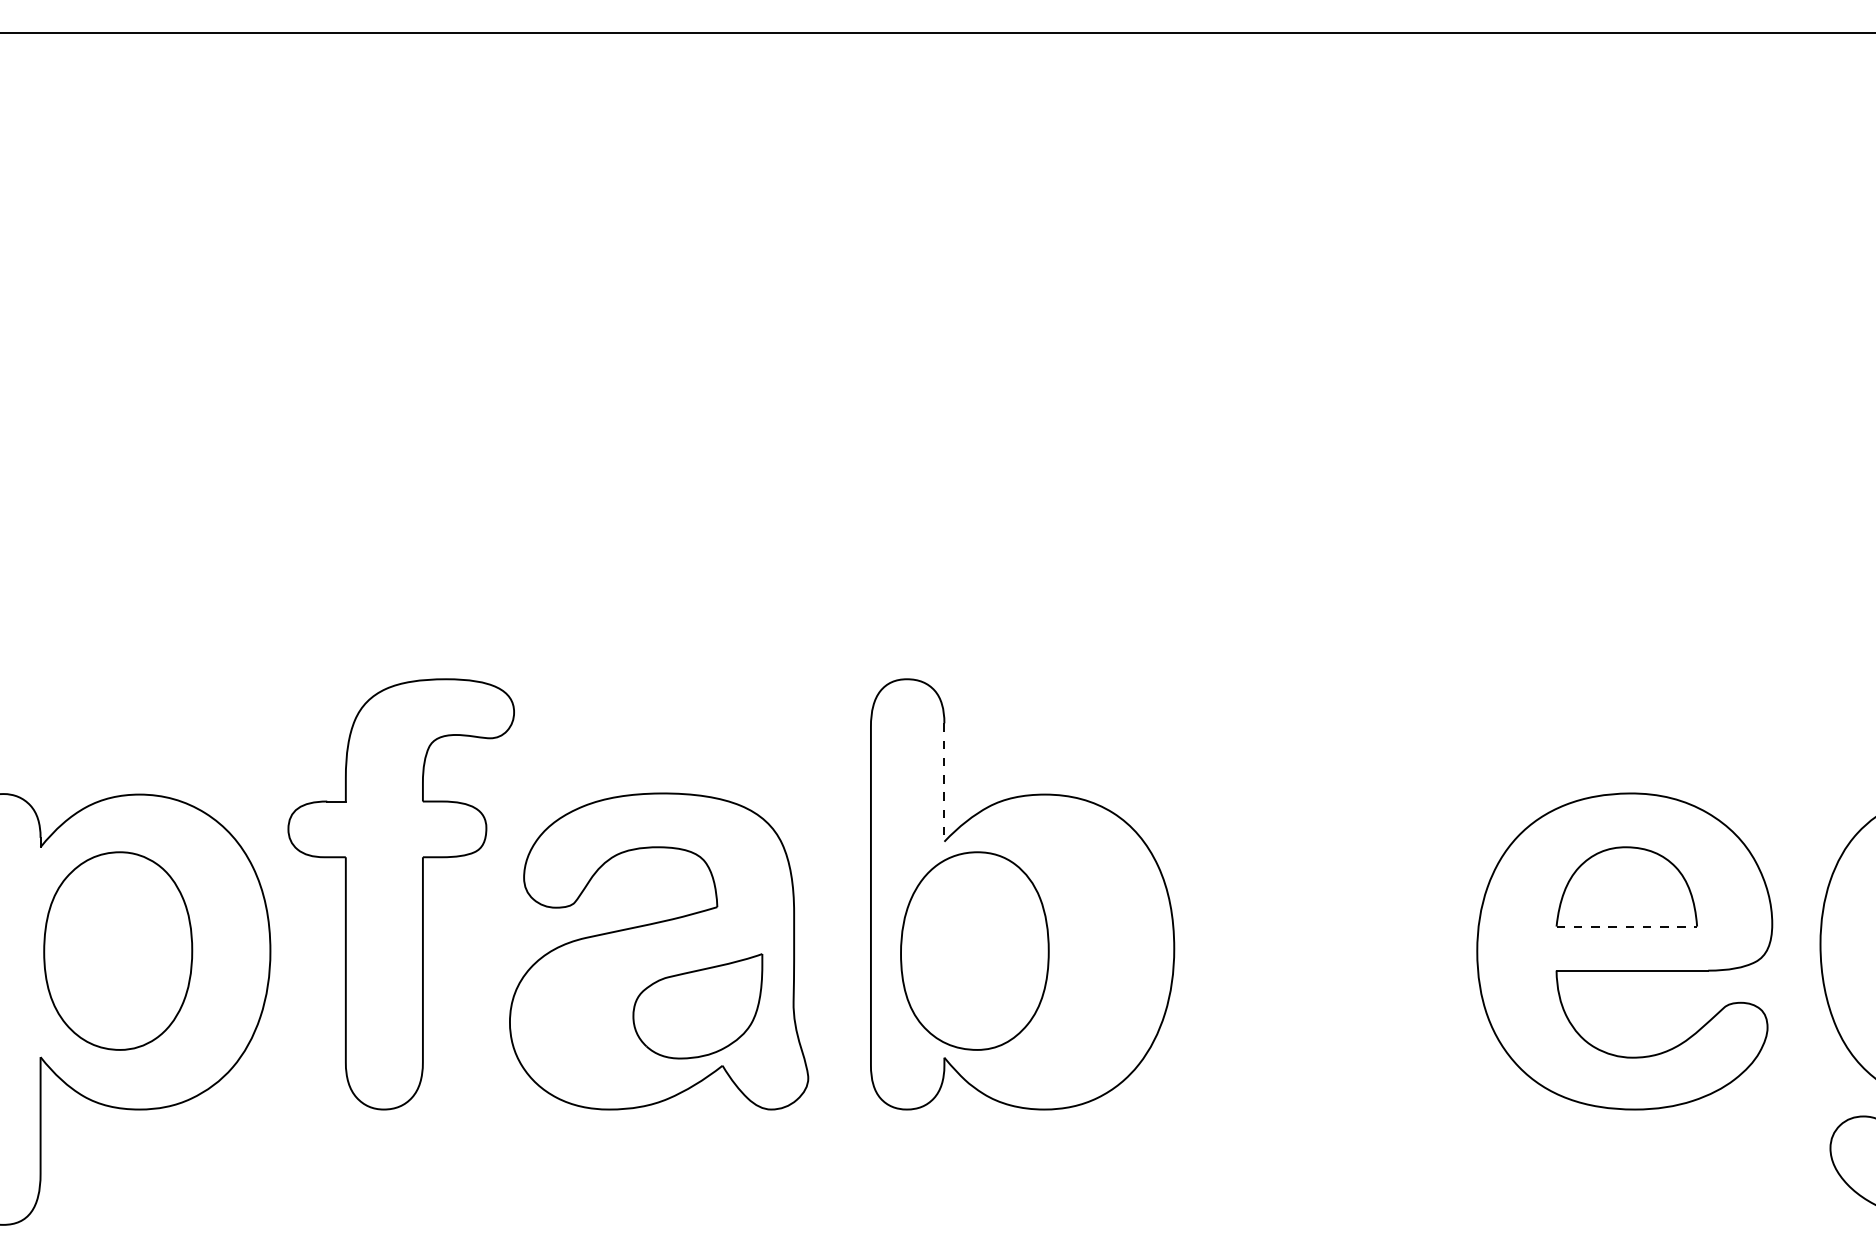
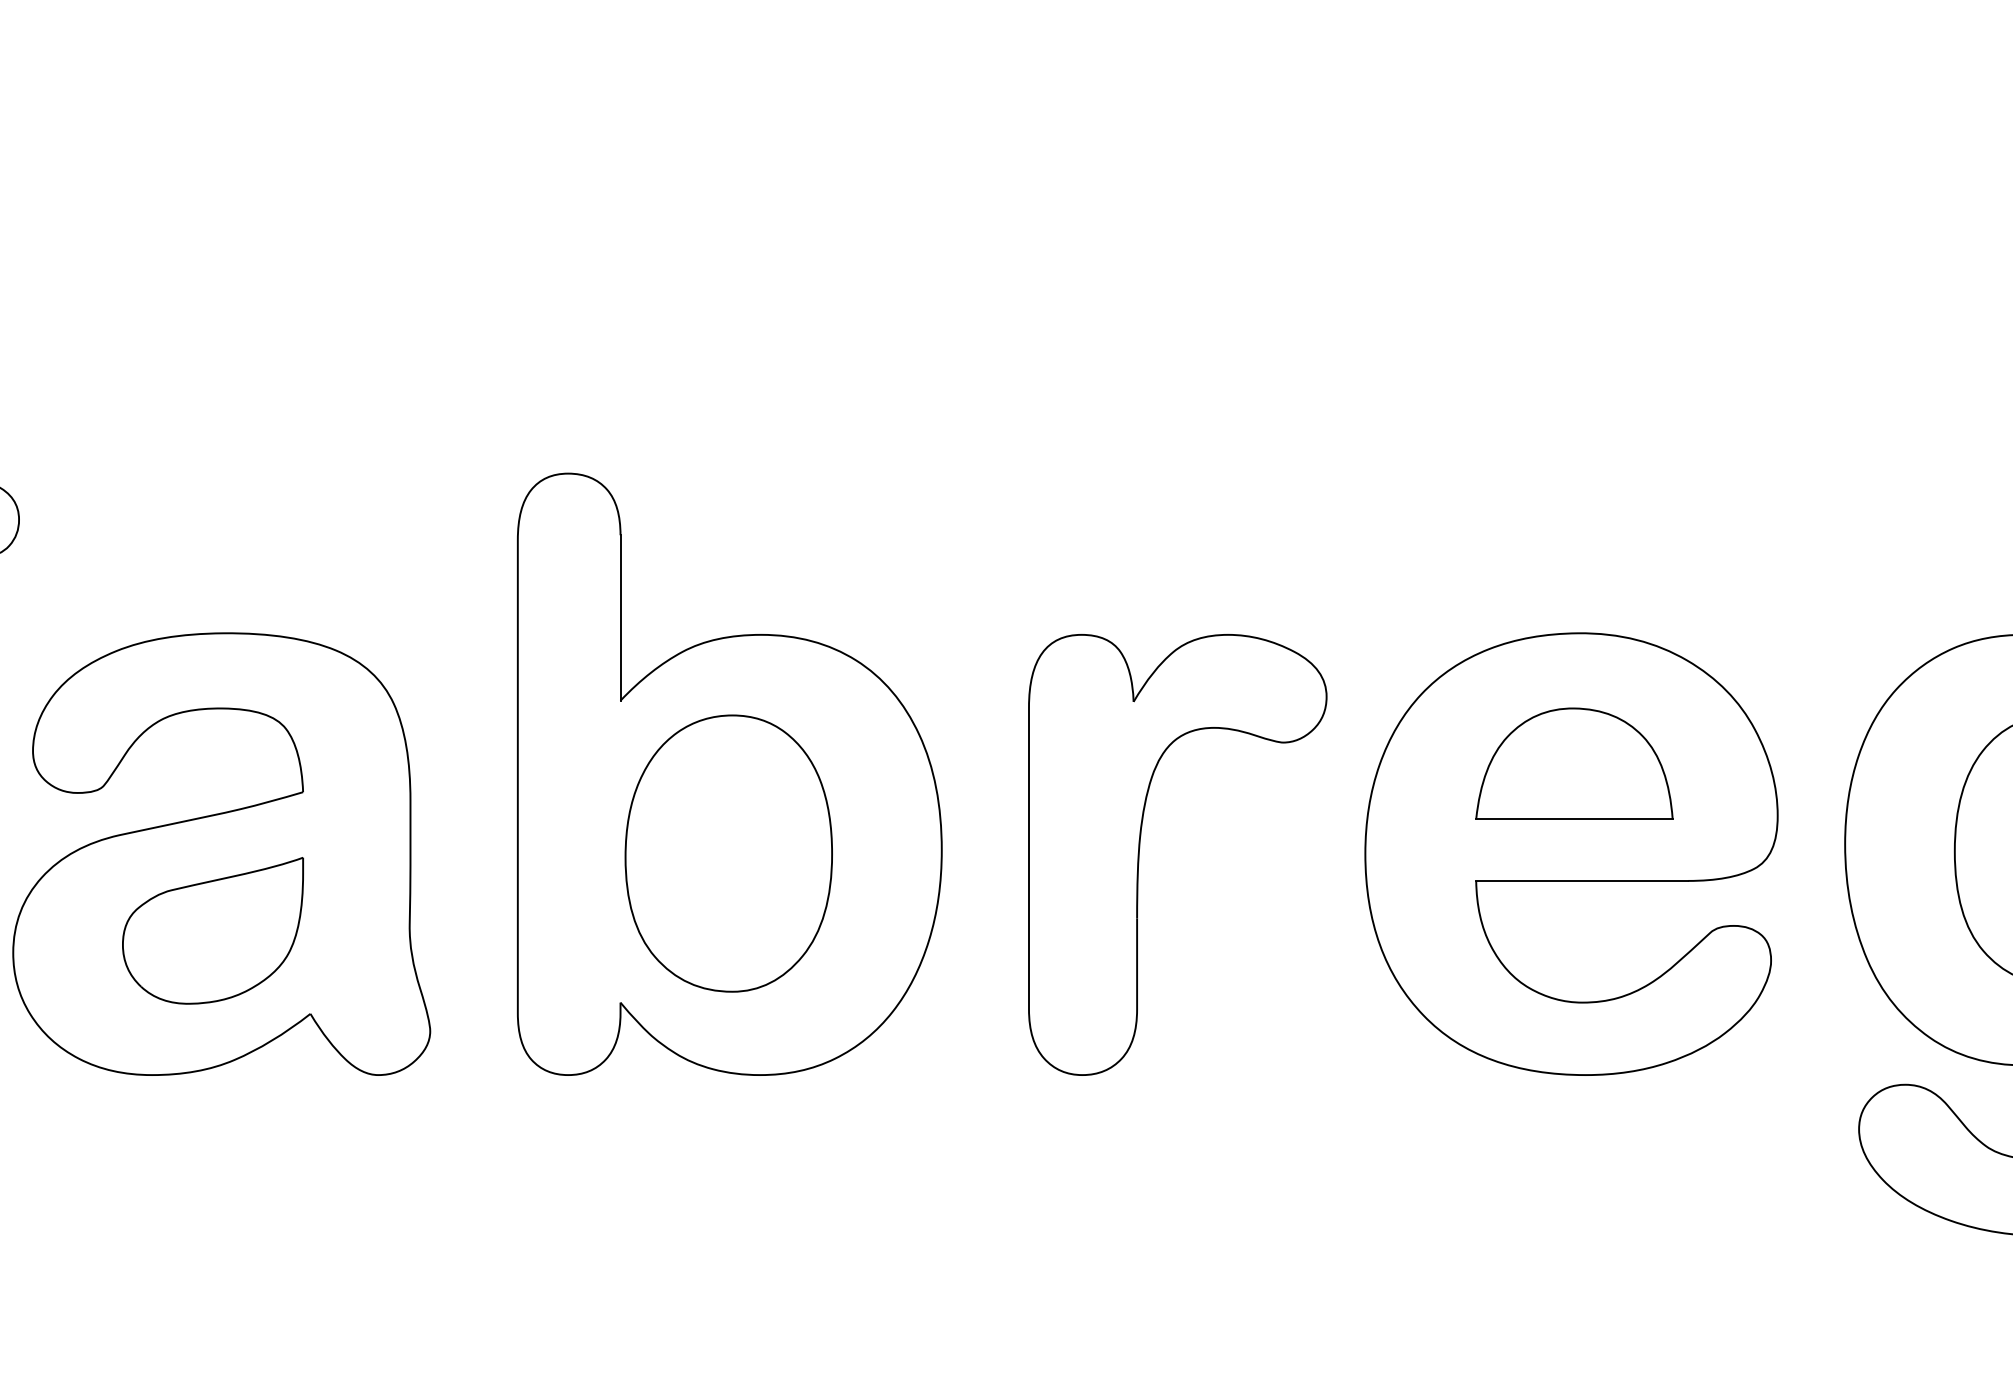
line: (944, 783) -> (620, 619), dashed -> solid
line: (1627, 926) -> (1575, 819), dashed -> solid
part: (974, 950) -> (728, 852), moved
part: (1316, 951) -> (1140, 854), added
part: (697, 1006) -> (212, 931), moved

